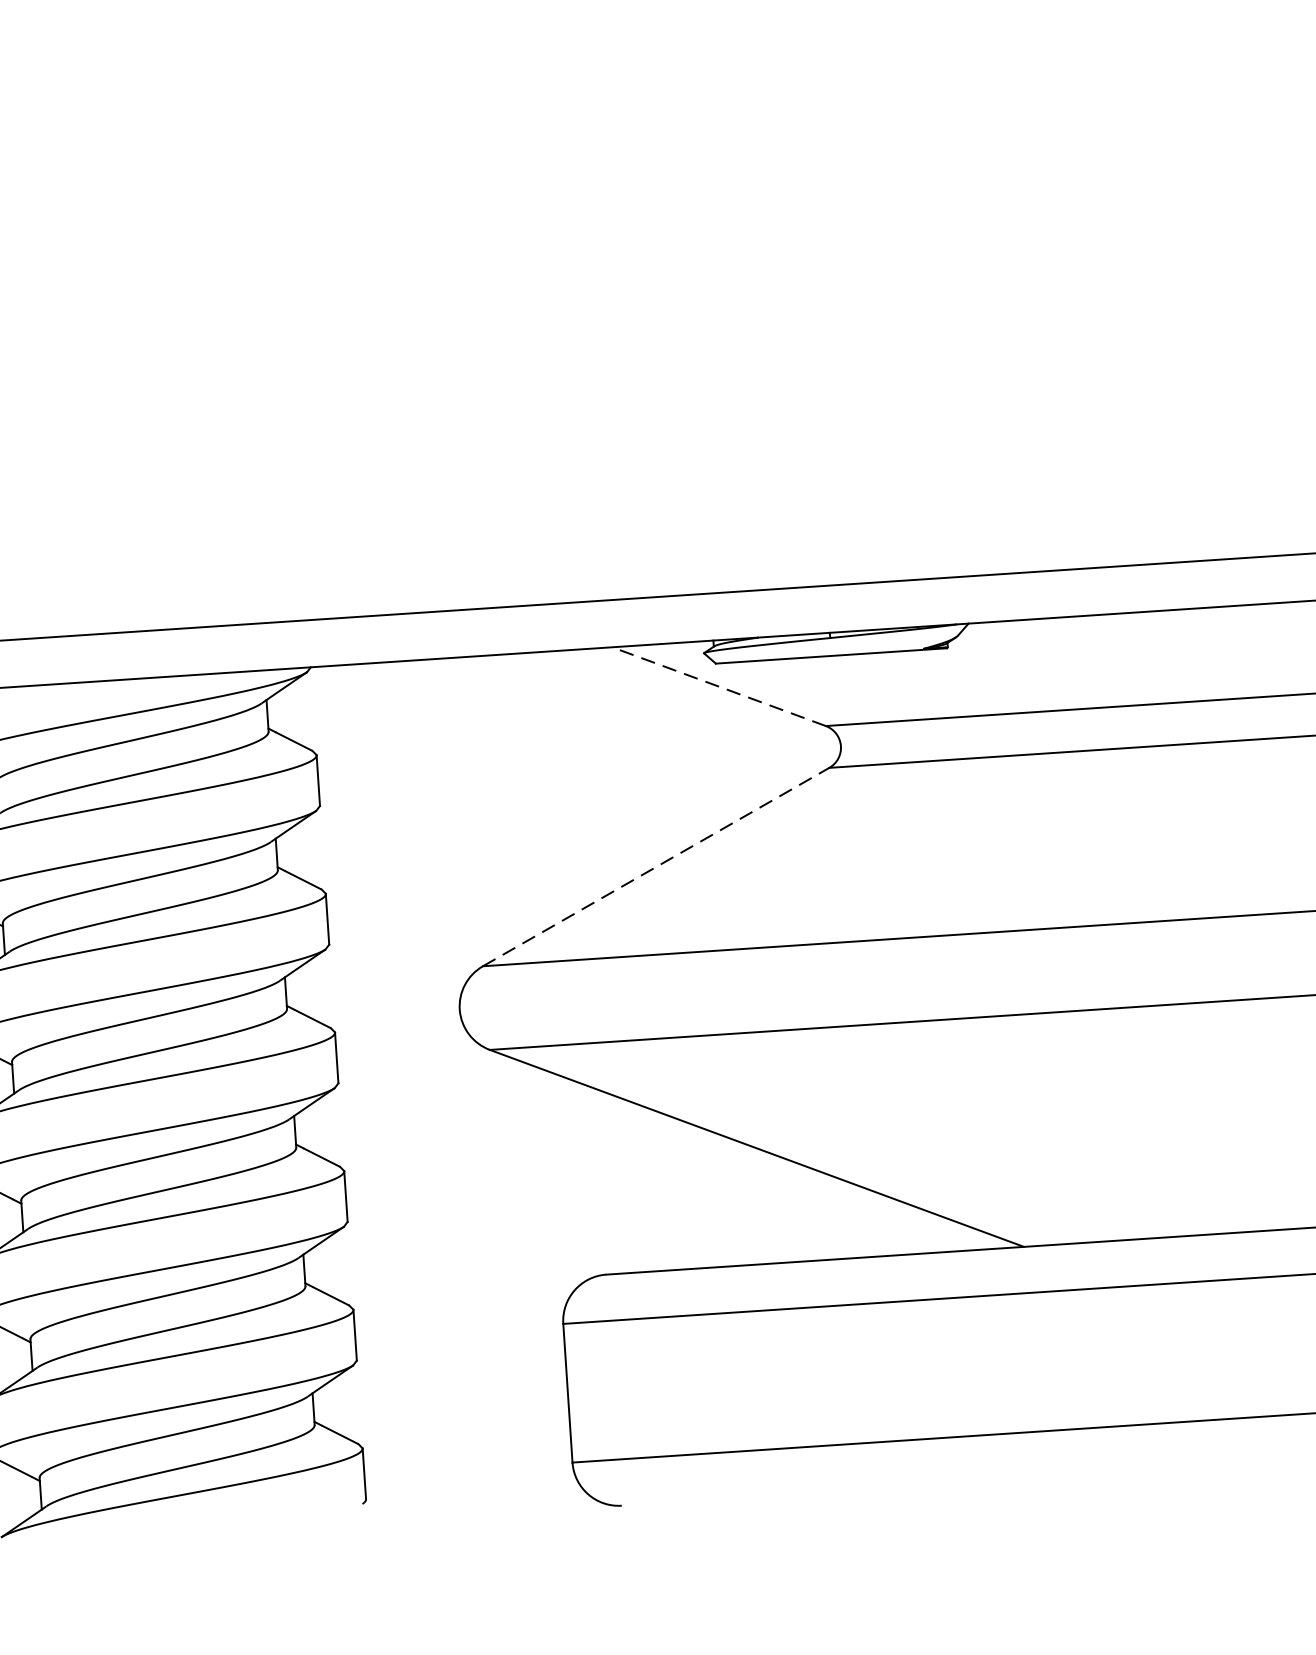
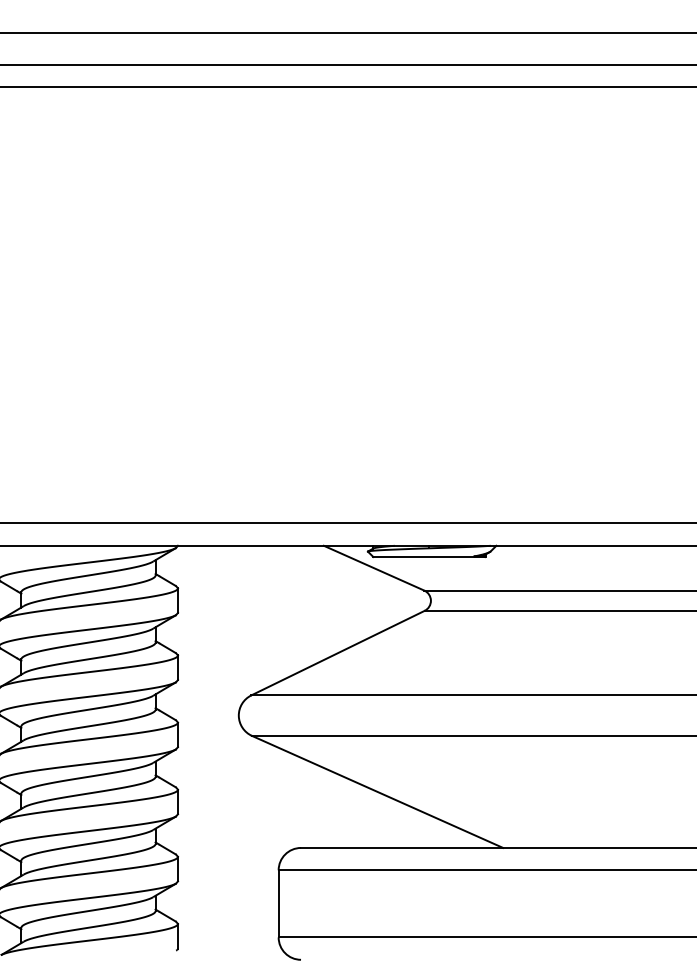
line: (719, 687) -> (374, 568), dashed -> solid
line: (657, 865) -> (338, 652), dashed -> solid

